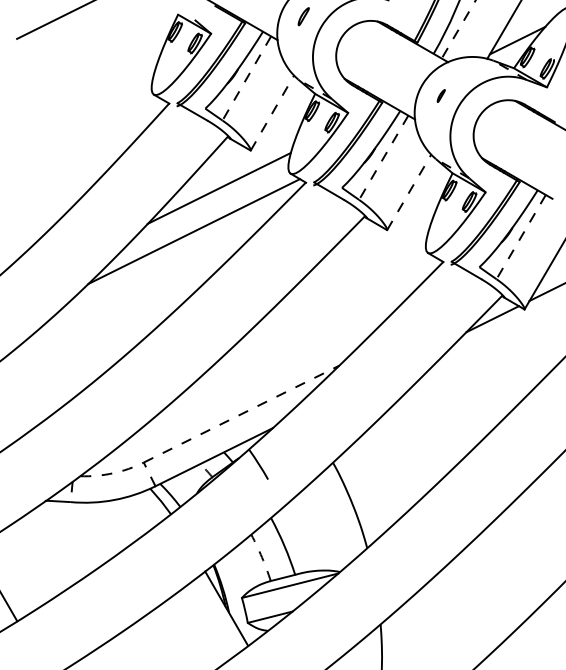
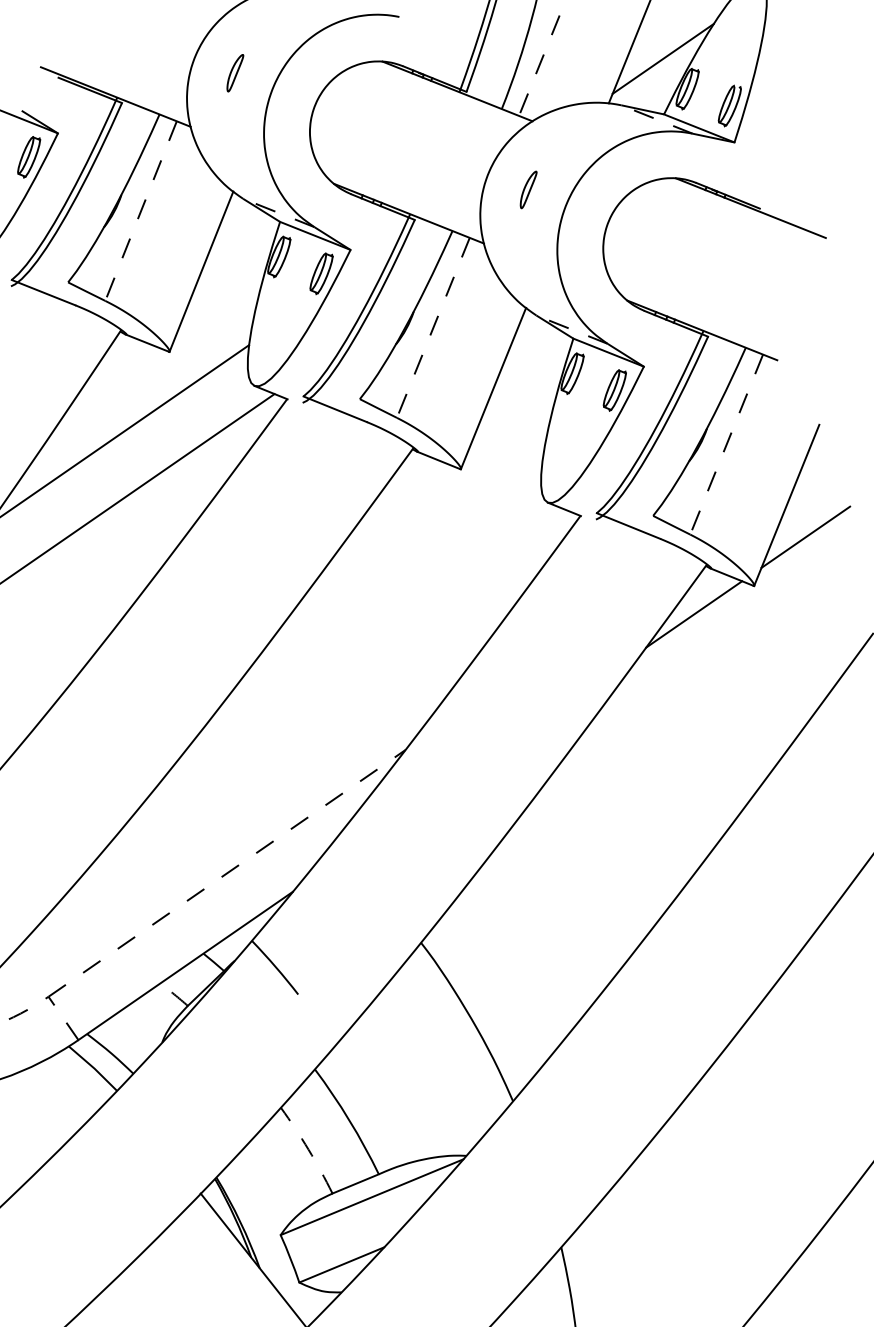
part: (441, 95) -> (529, 188), size x1.43
line: (272, 112) -> (201, 270), dashed -> solid
line: (409, 192) -> (494, 388), dashed -> solid

